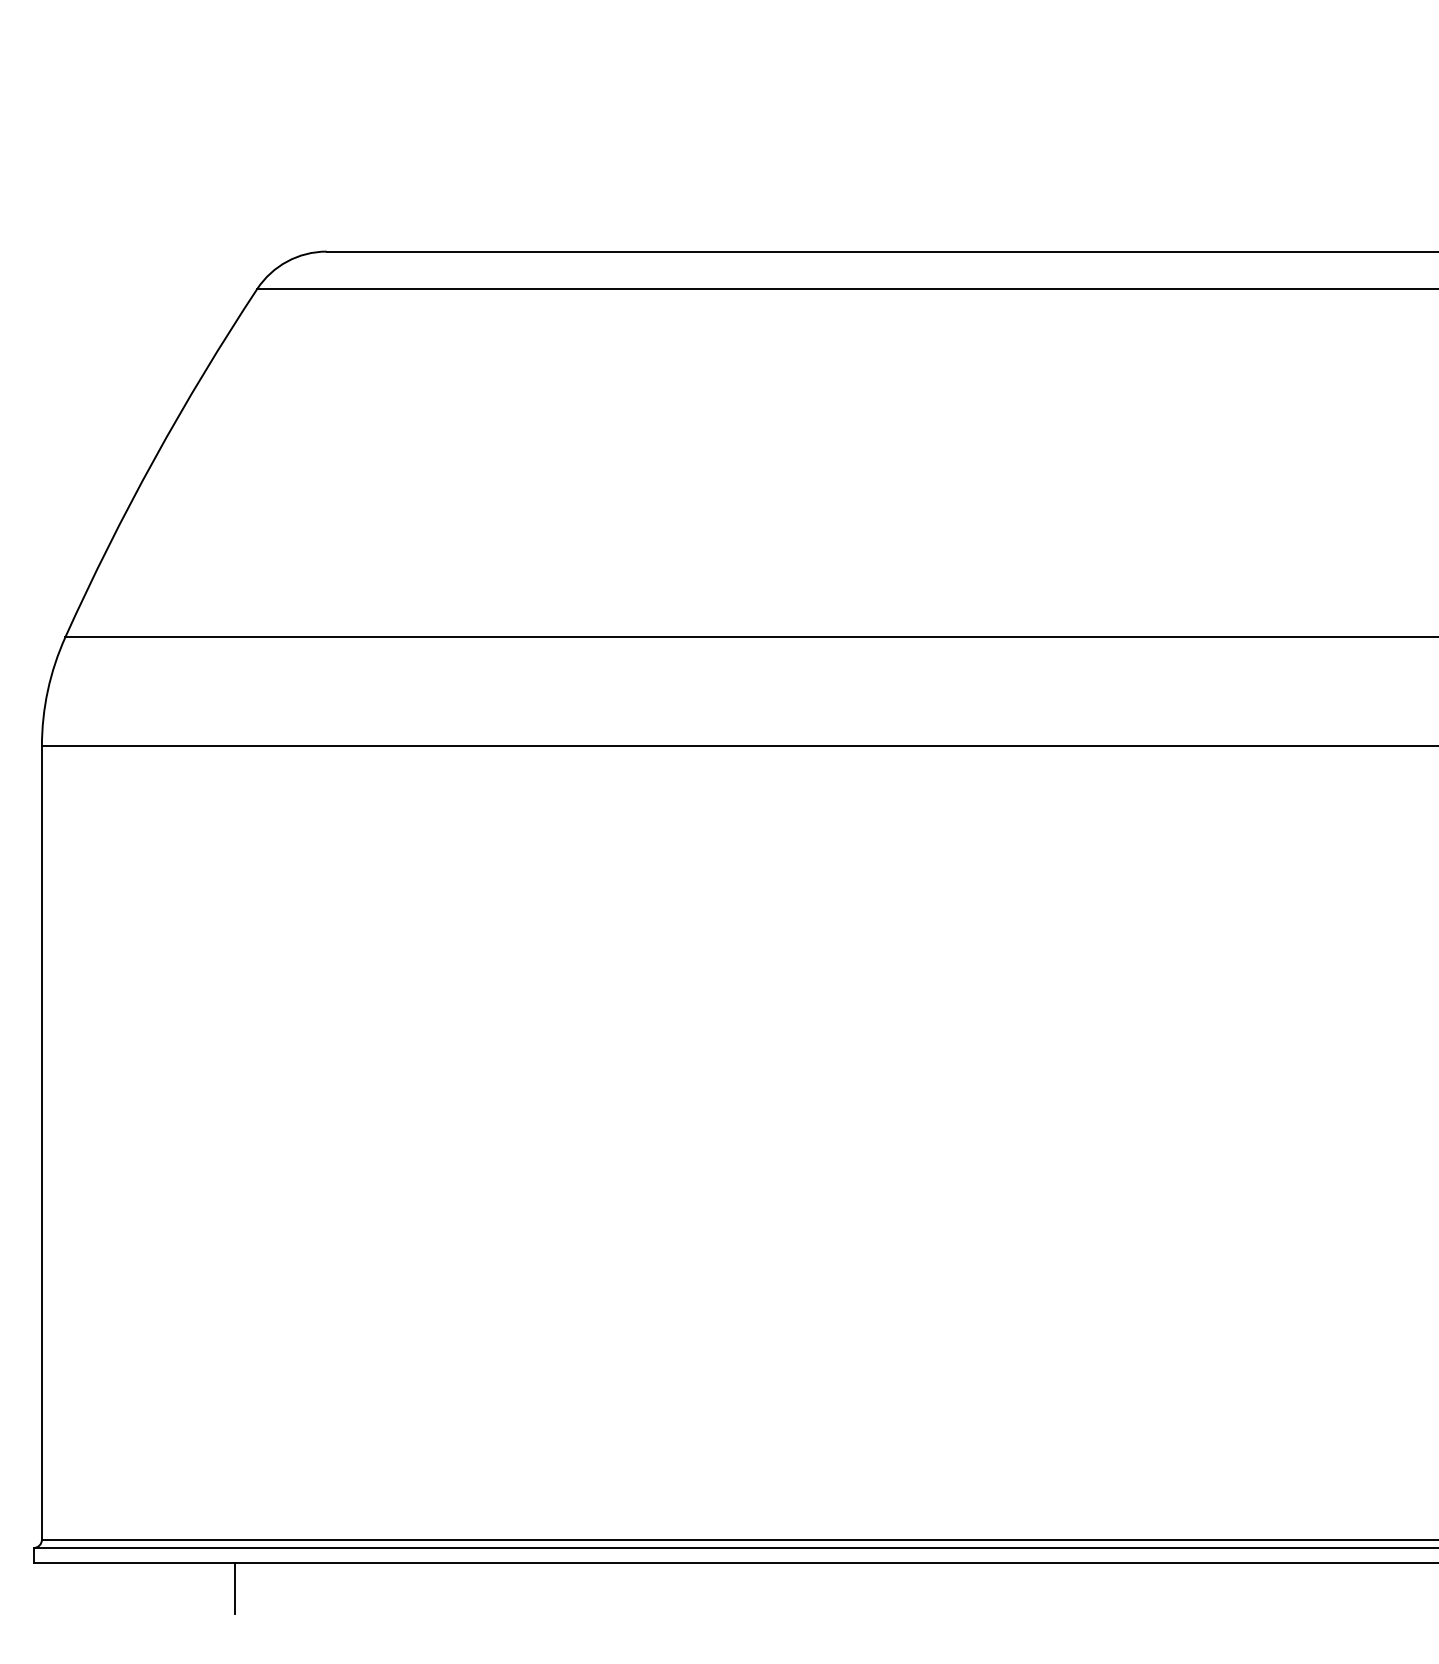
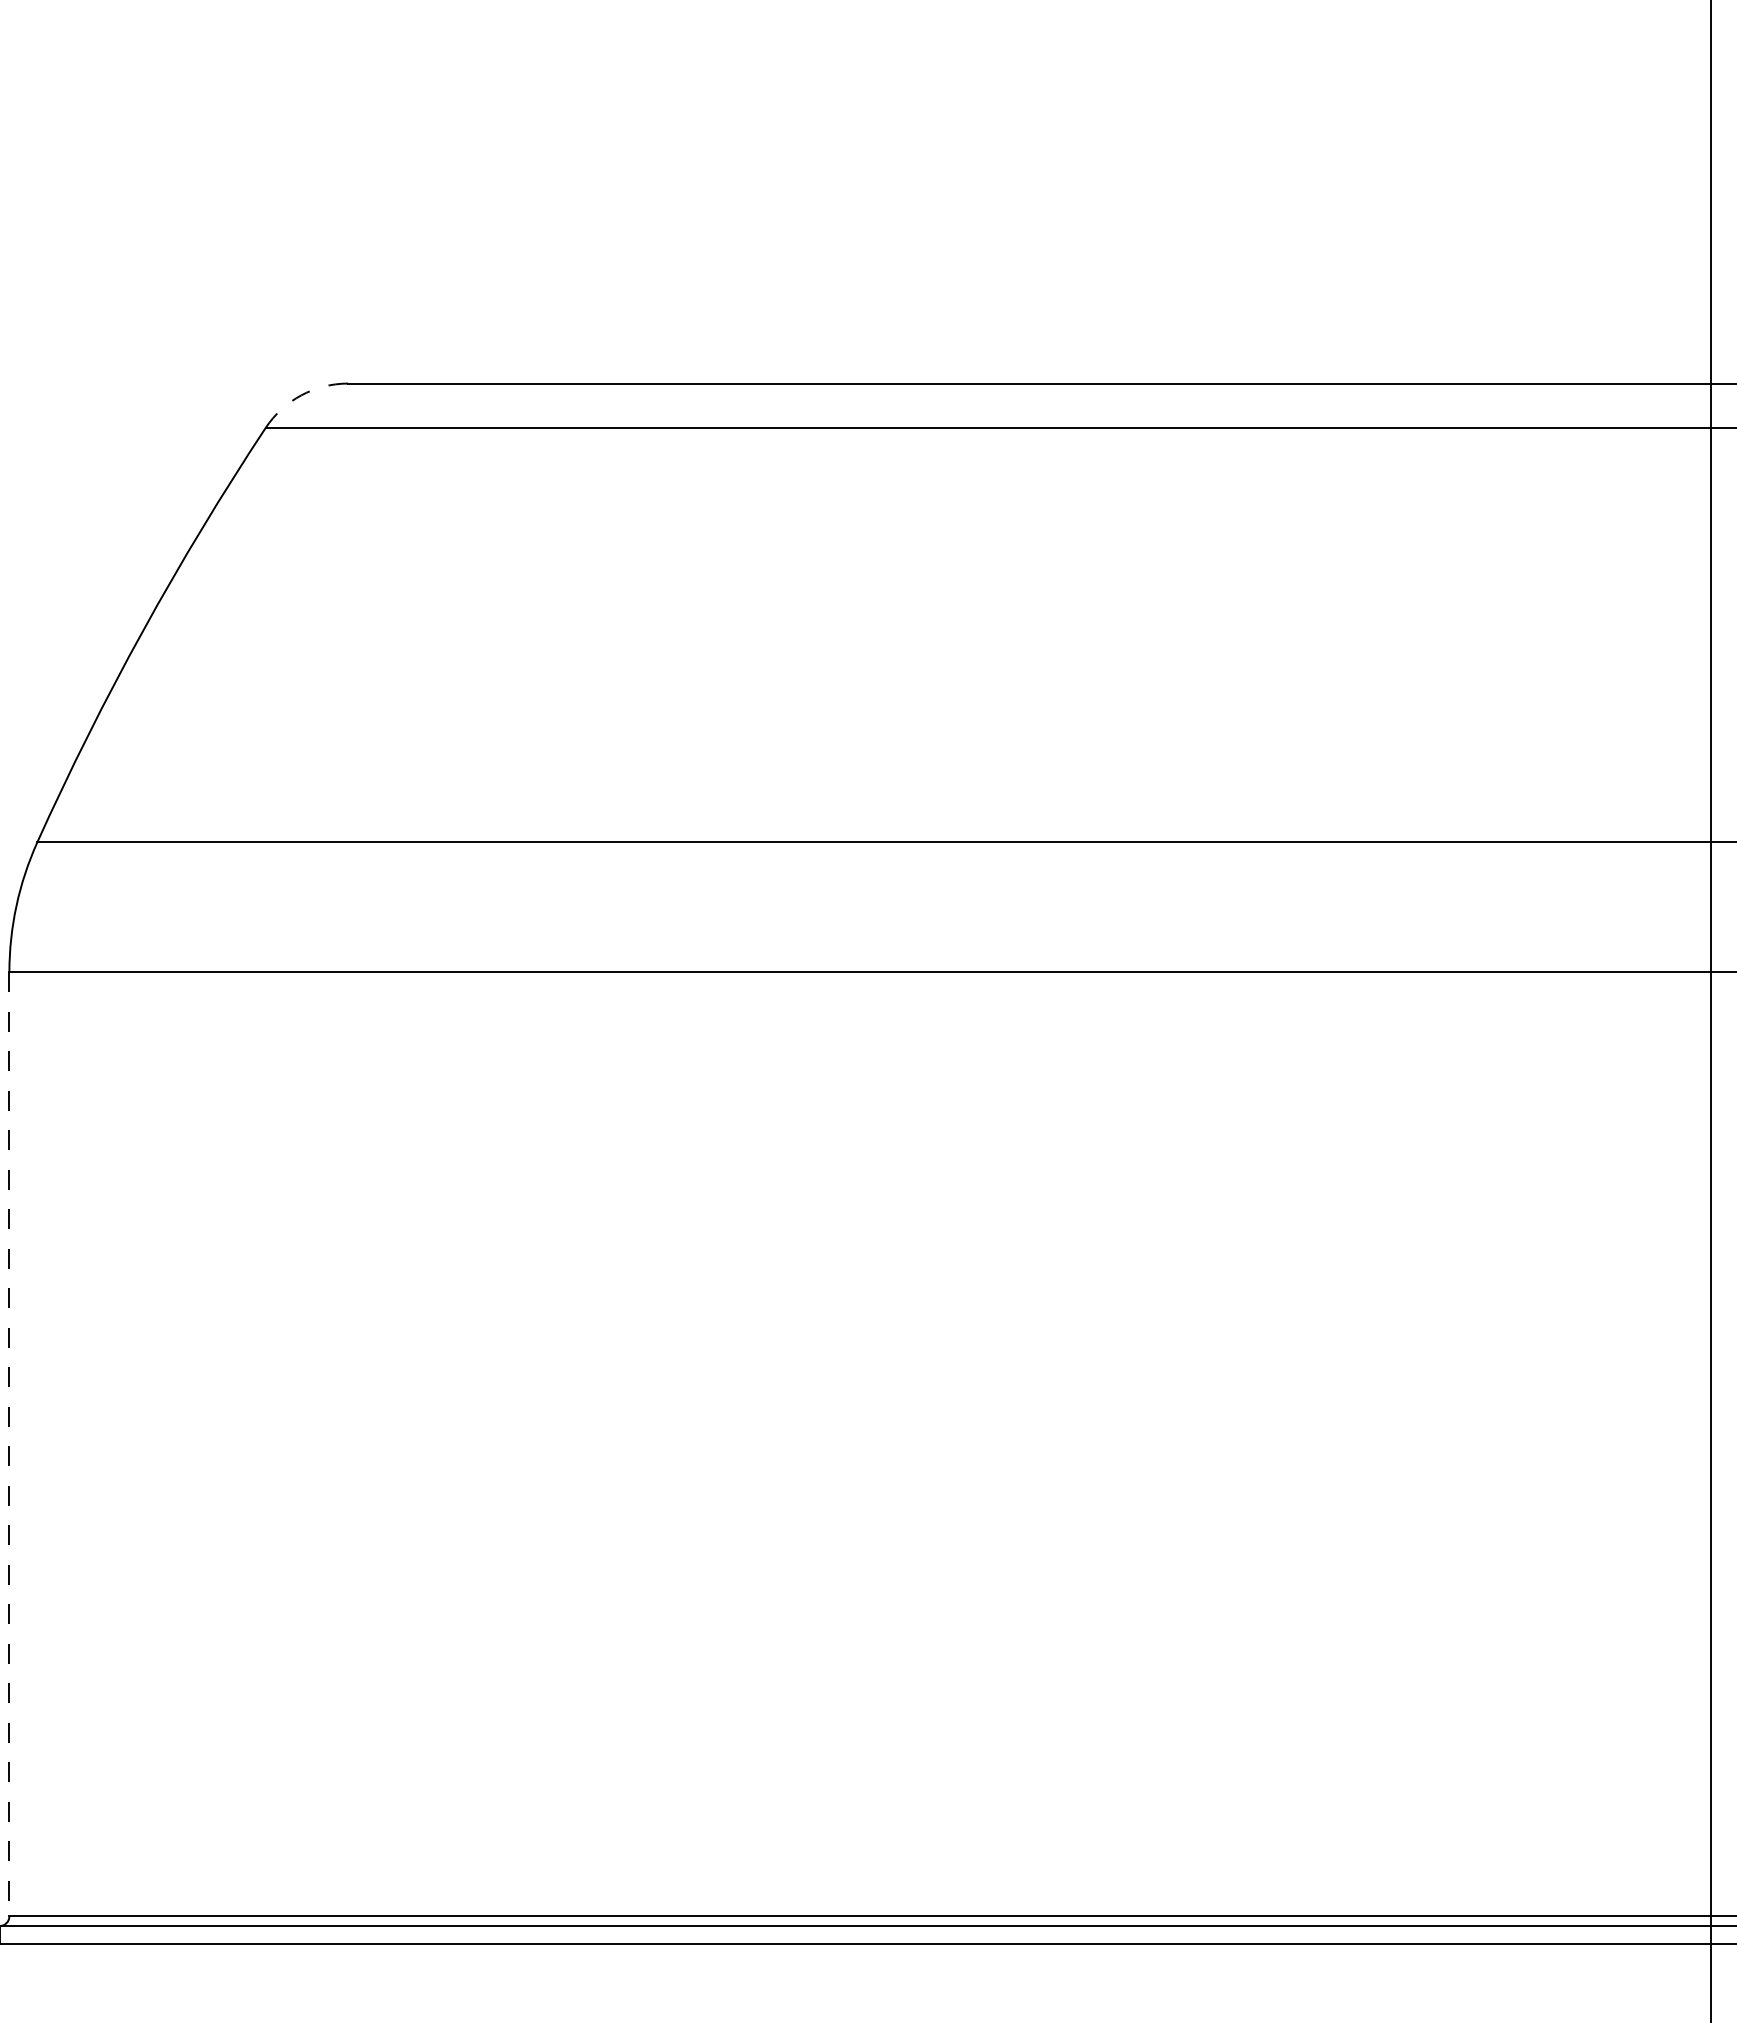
arc: (287, 261) -> (301, 395), solid -> dashed
line: (42, 1143) -> (9, 1444), solid -> dashed
line: (235, 1587) -> (239, 1973), removed

